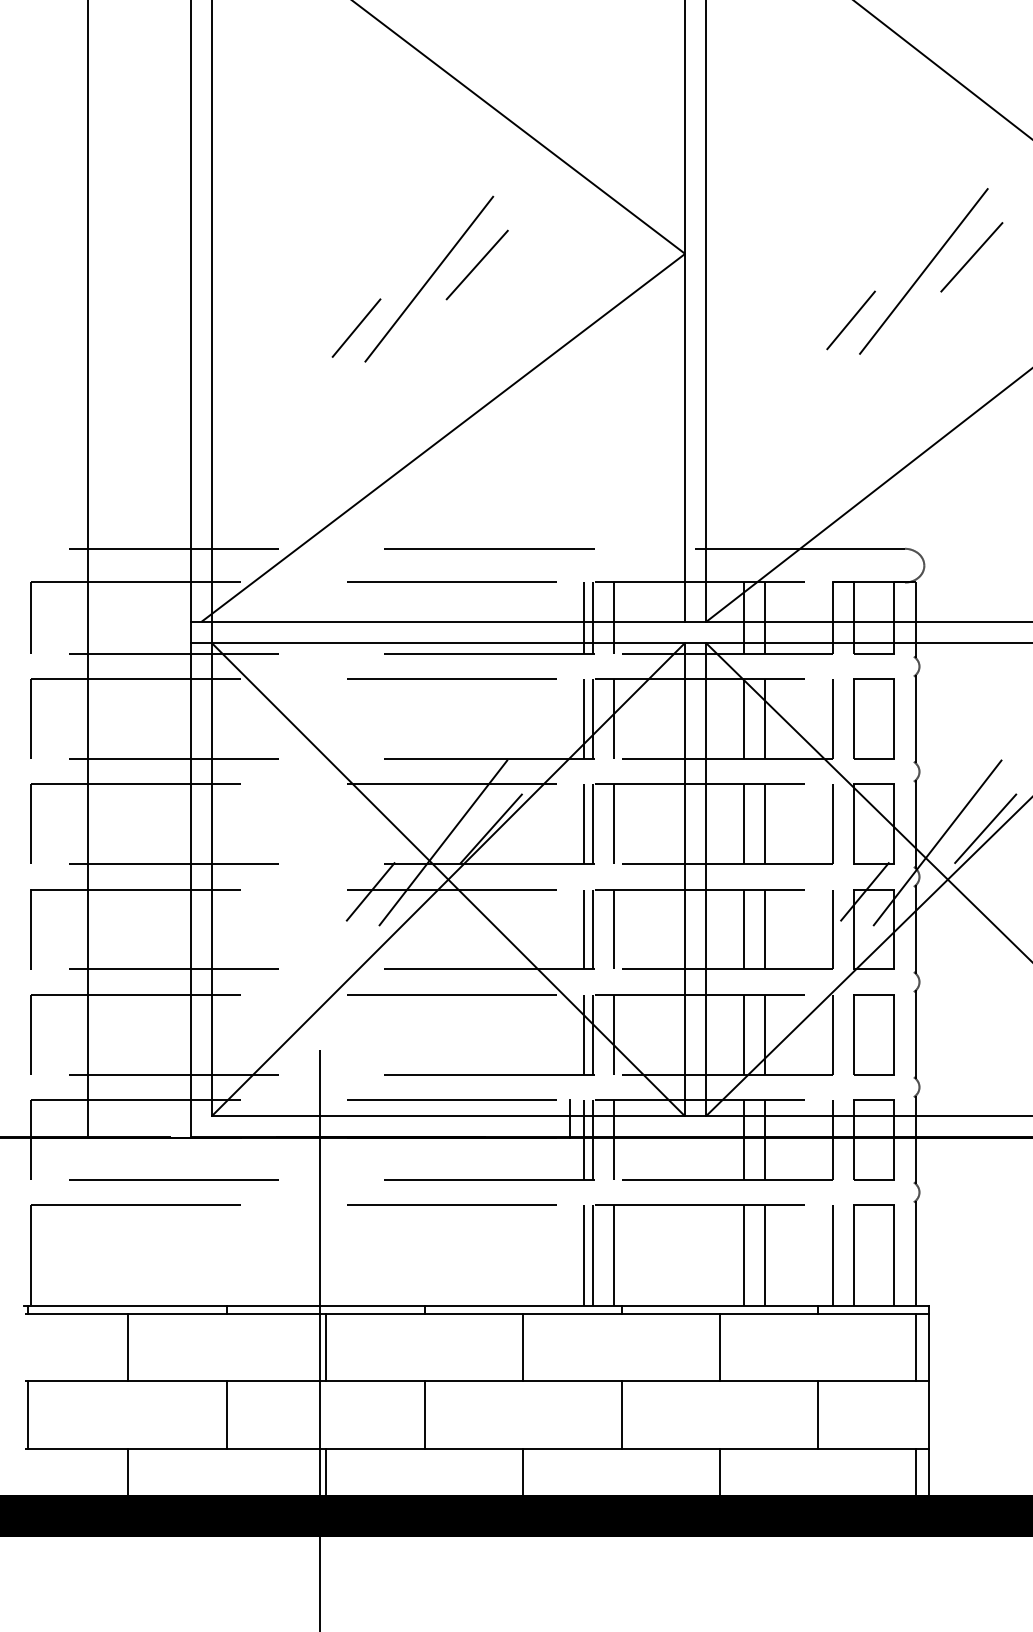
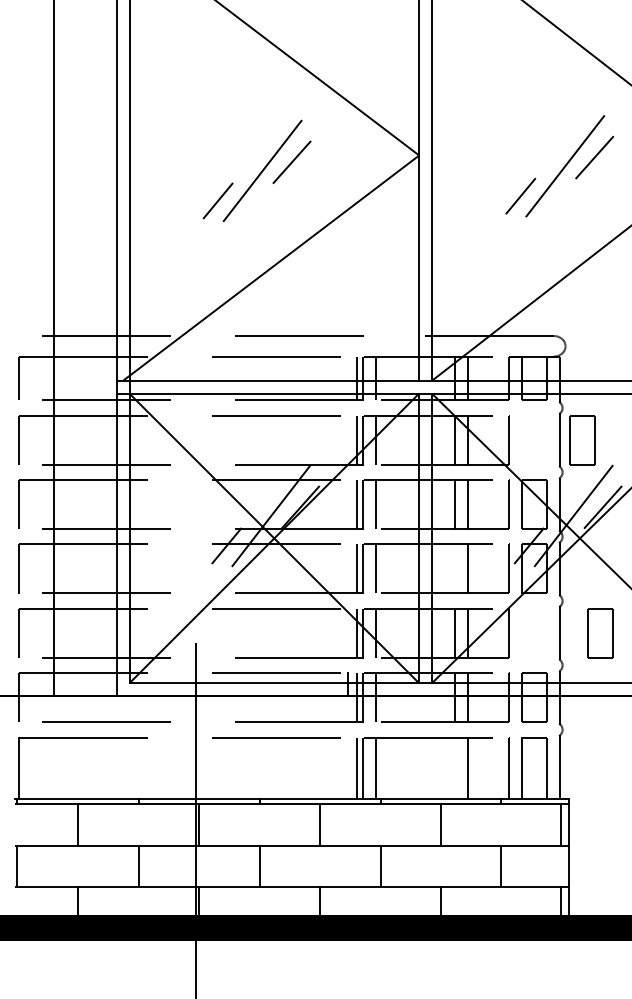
part: (873, 719) -> (582, 440), moved
line: (744, 928) -> (455, 568), removed
part: (873, 1034) -> (600, 633), moved
line: (744, 1255) -> (455, 768), removed

